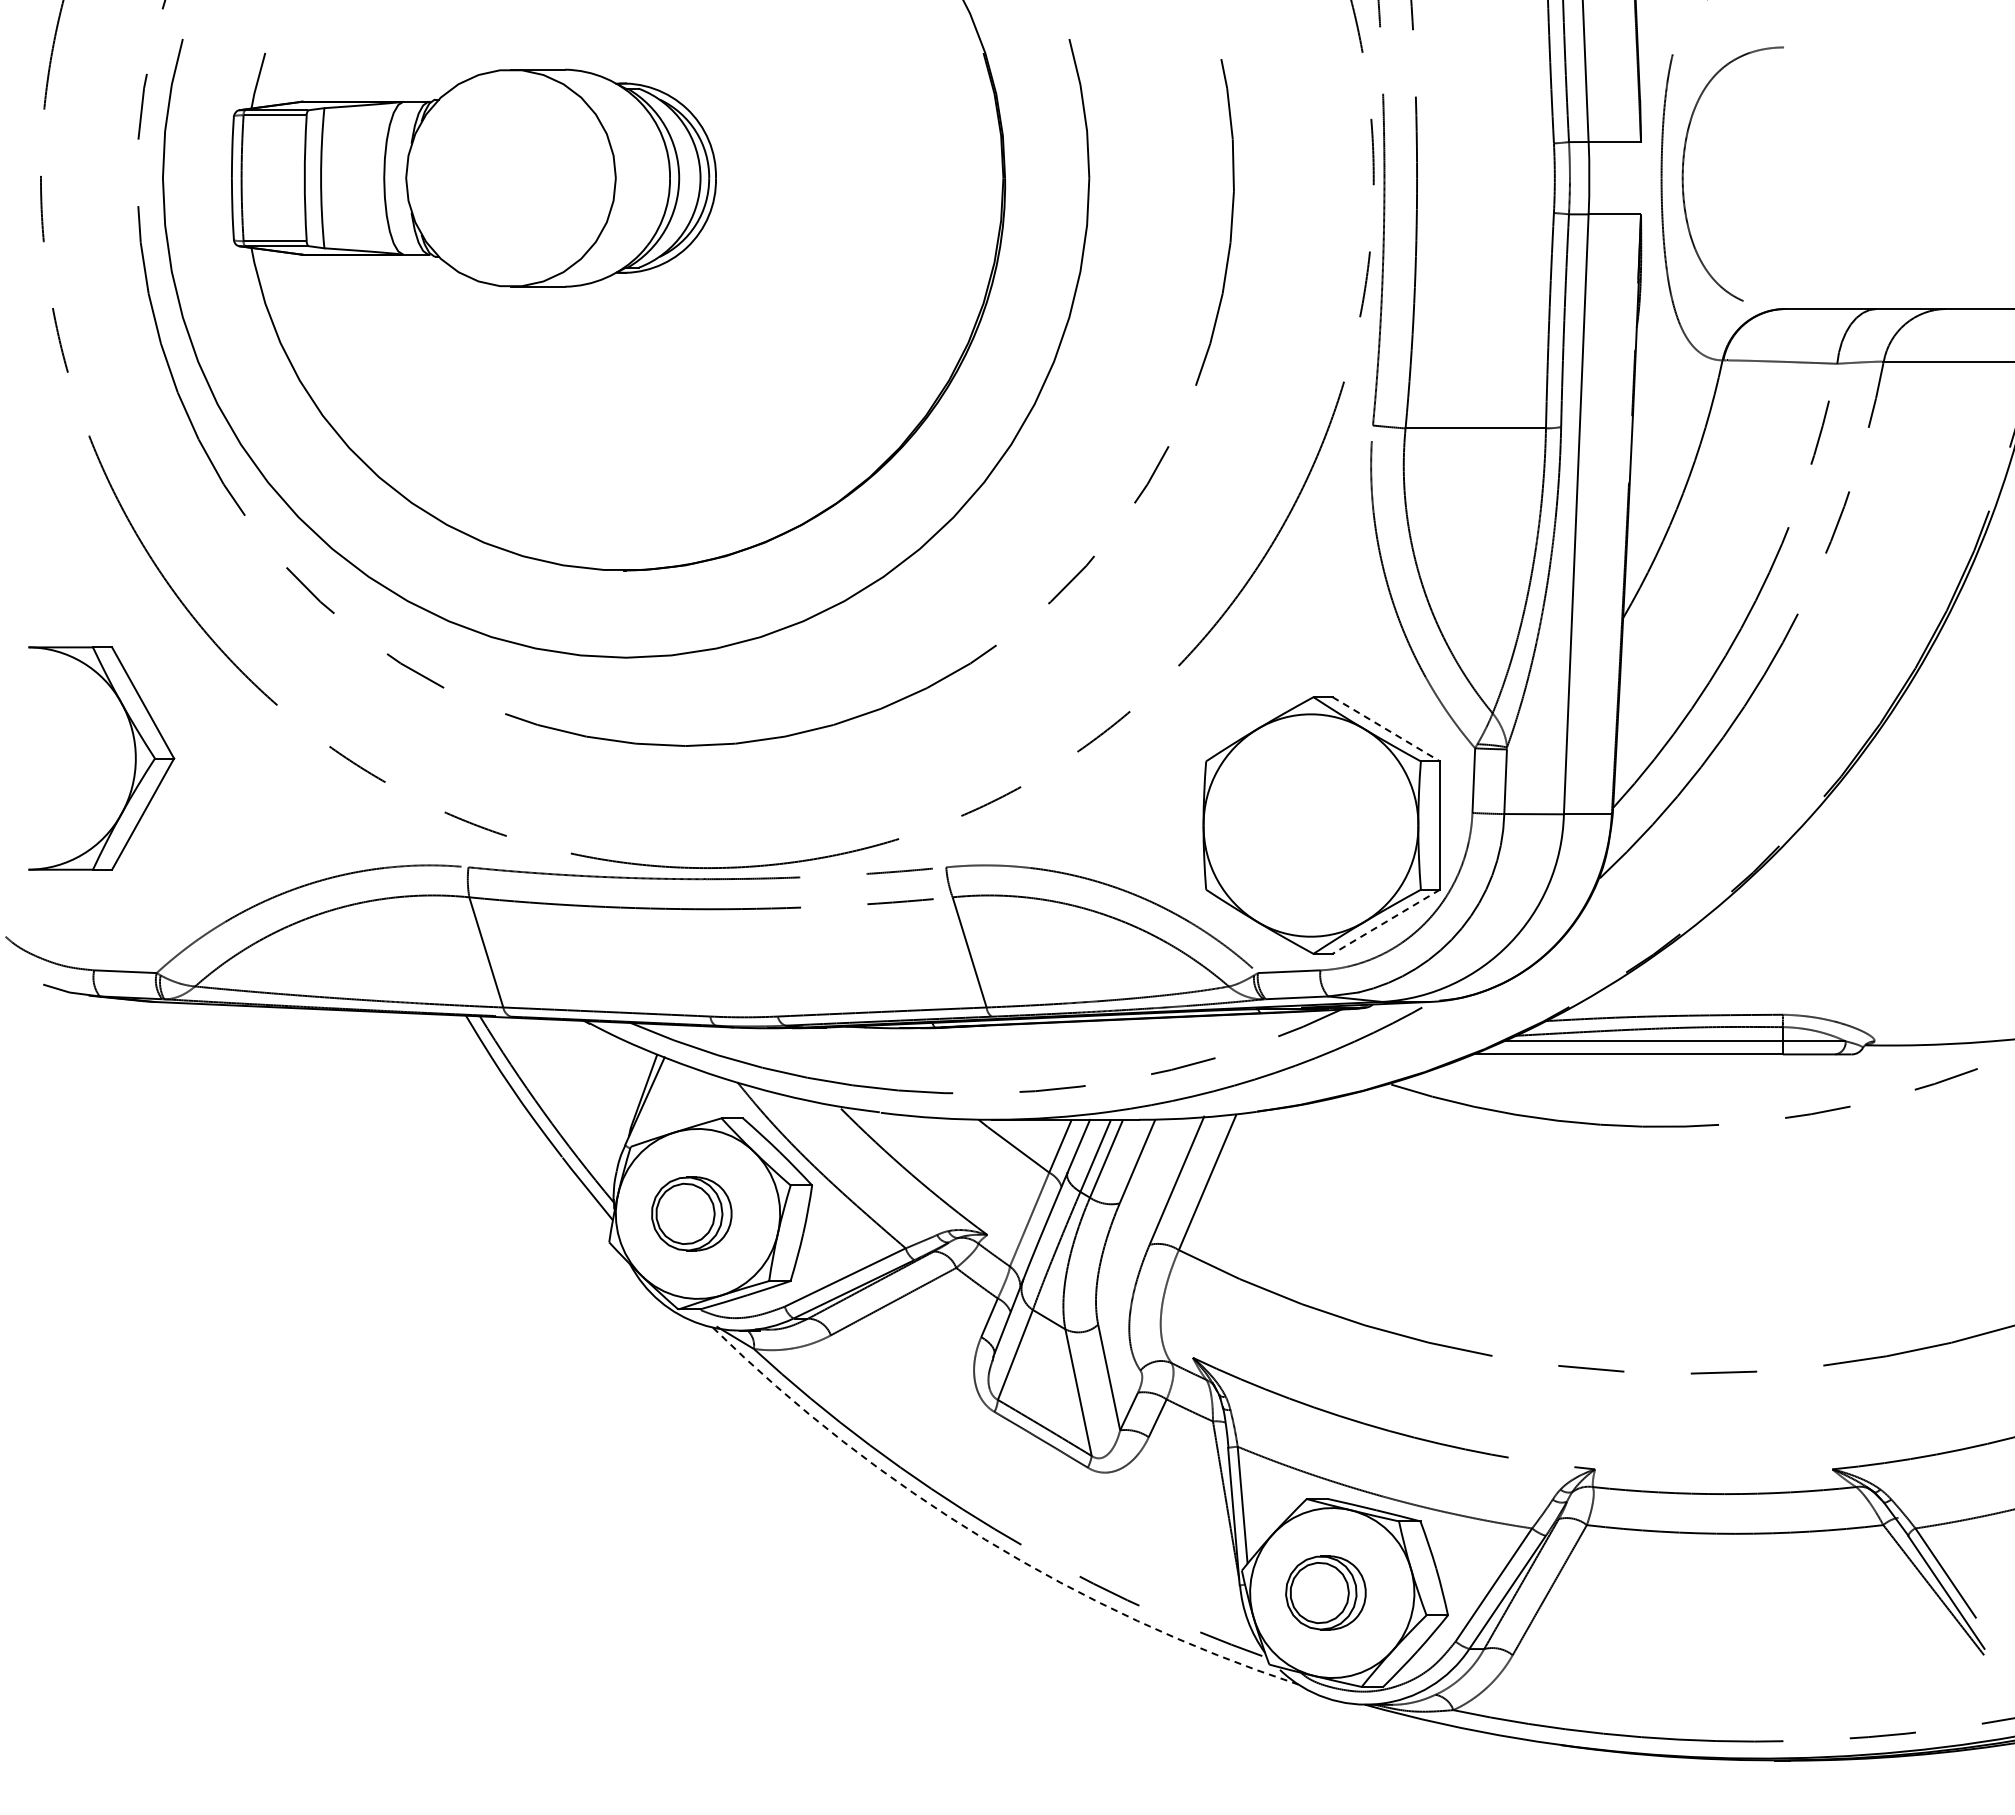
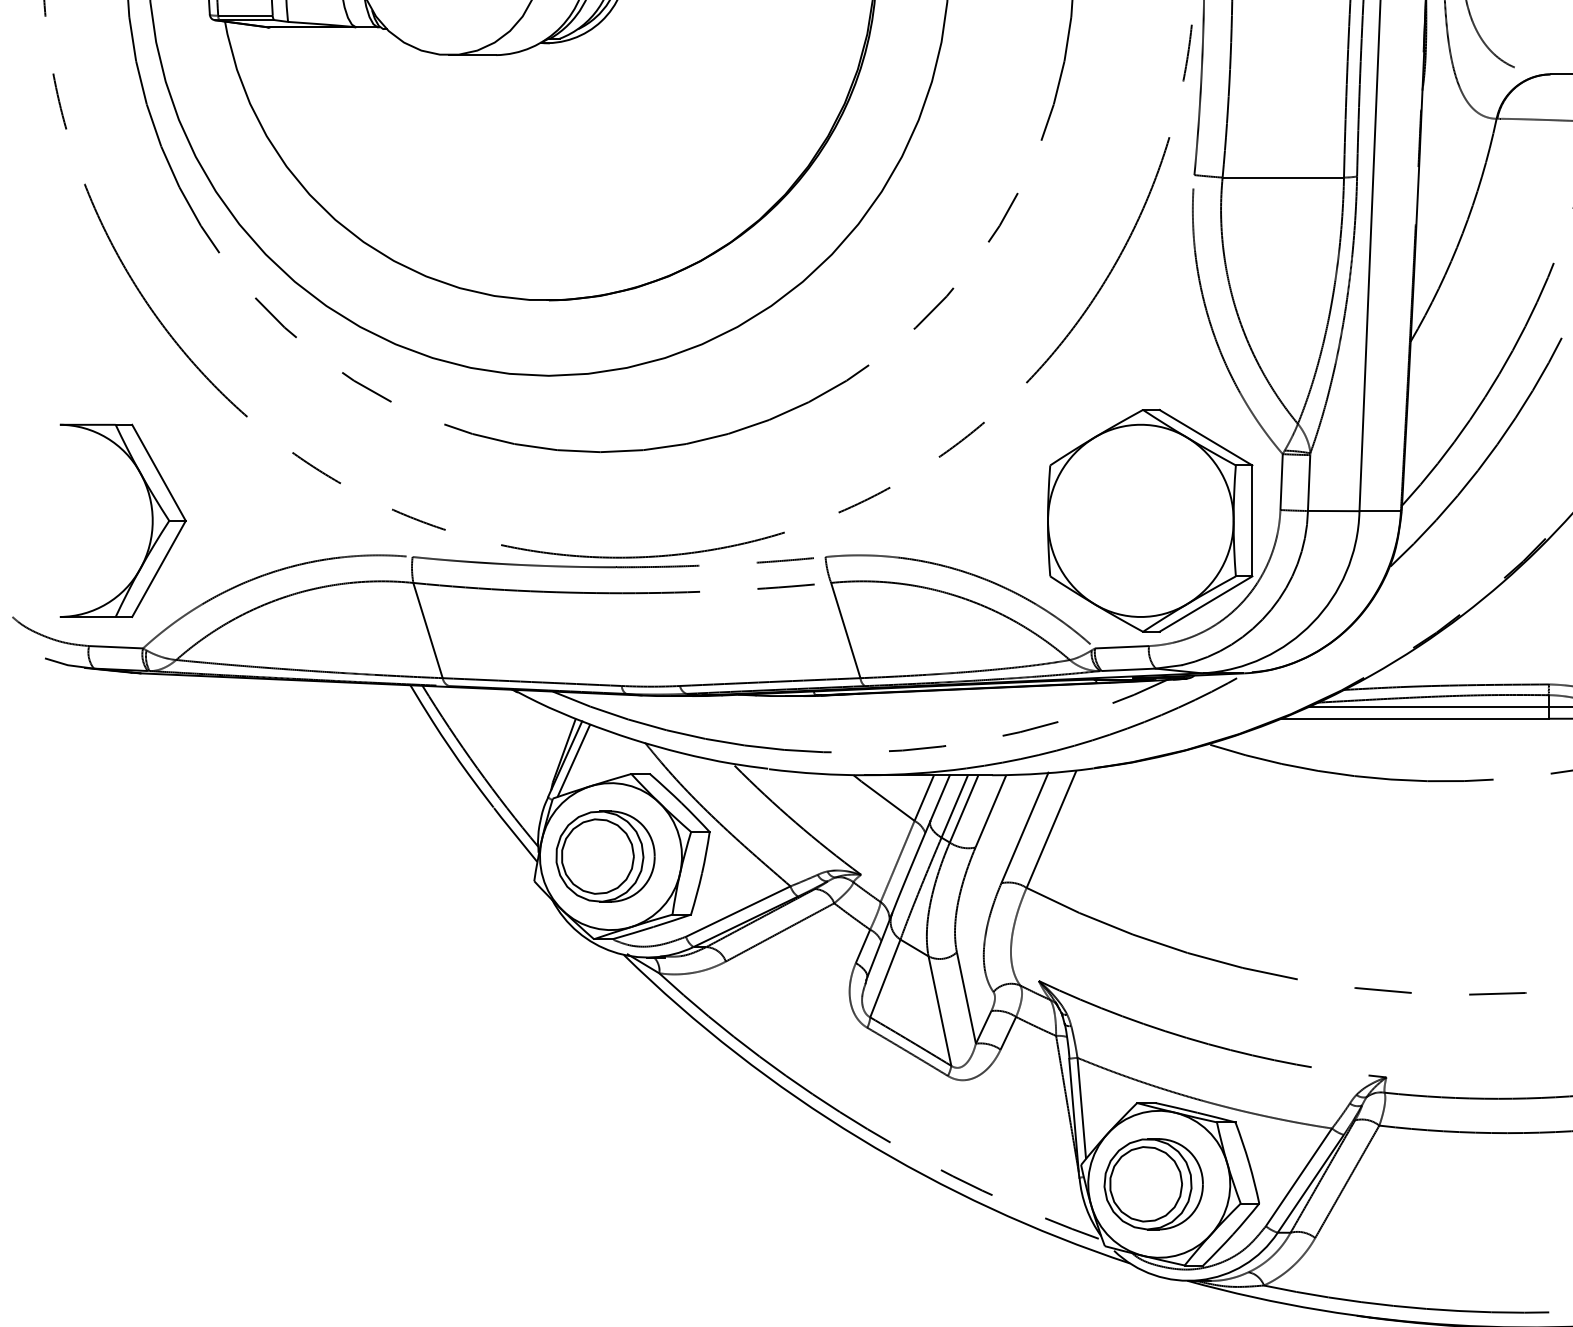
line: (1386, 729) -> (1206, 437), dashed -> solid
part: (134, 758) -> (151, 520), moved
line: (1386, 921) -> (1206, 603), dashed -> solid
line: (655, 1102) -> (574, 760), added
part: (691, 1213) -> (605, 856), size x1.43
arc: (985, 1539) -> (859, 1138), dashed -> solid
part: (1325, 1592) -> (1153, 1183), size x1.43

